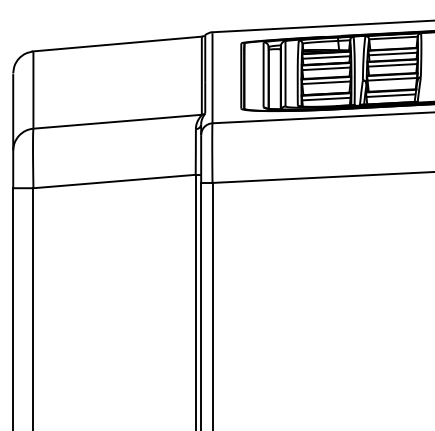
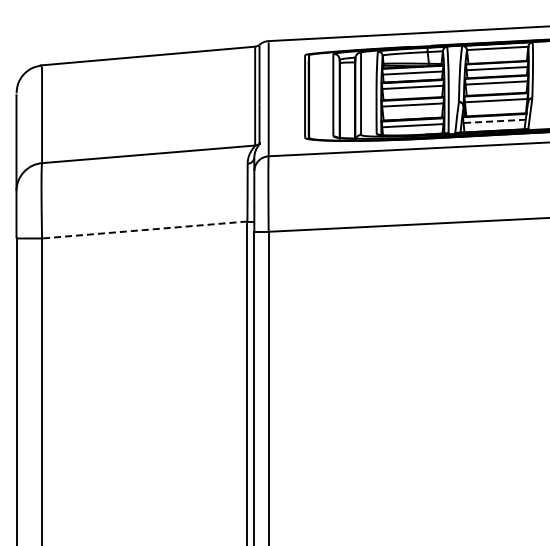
line: (390, 95) -> (494, 121), solid -> dashed
line: (114, 181) -> (144, 230), solid -> dashed

